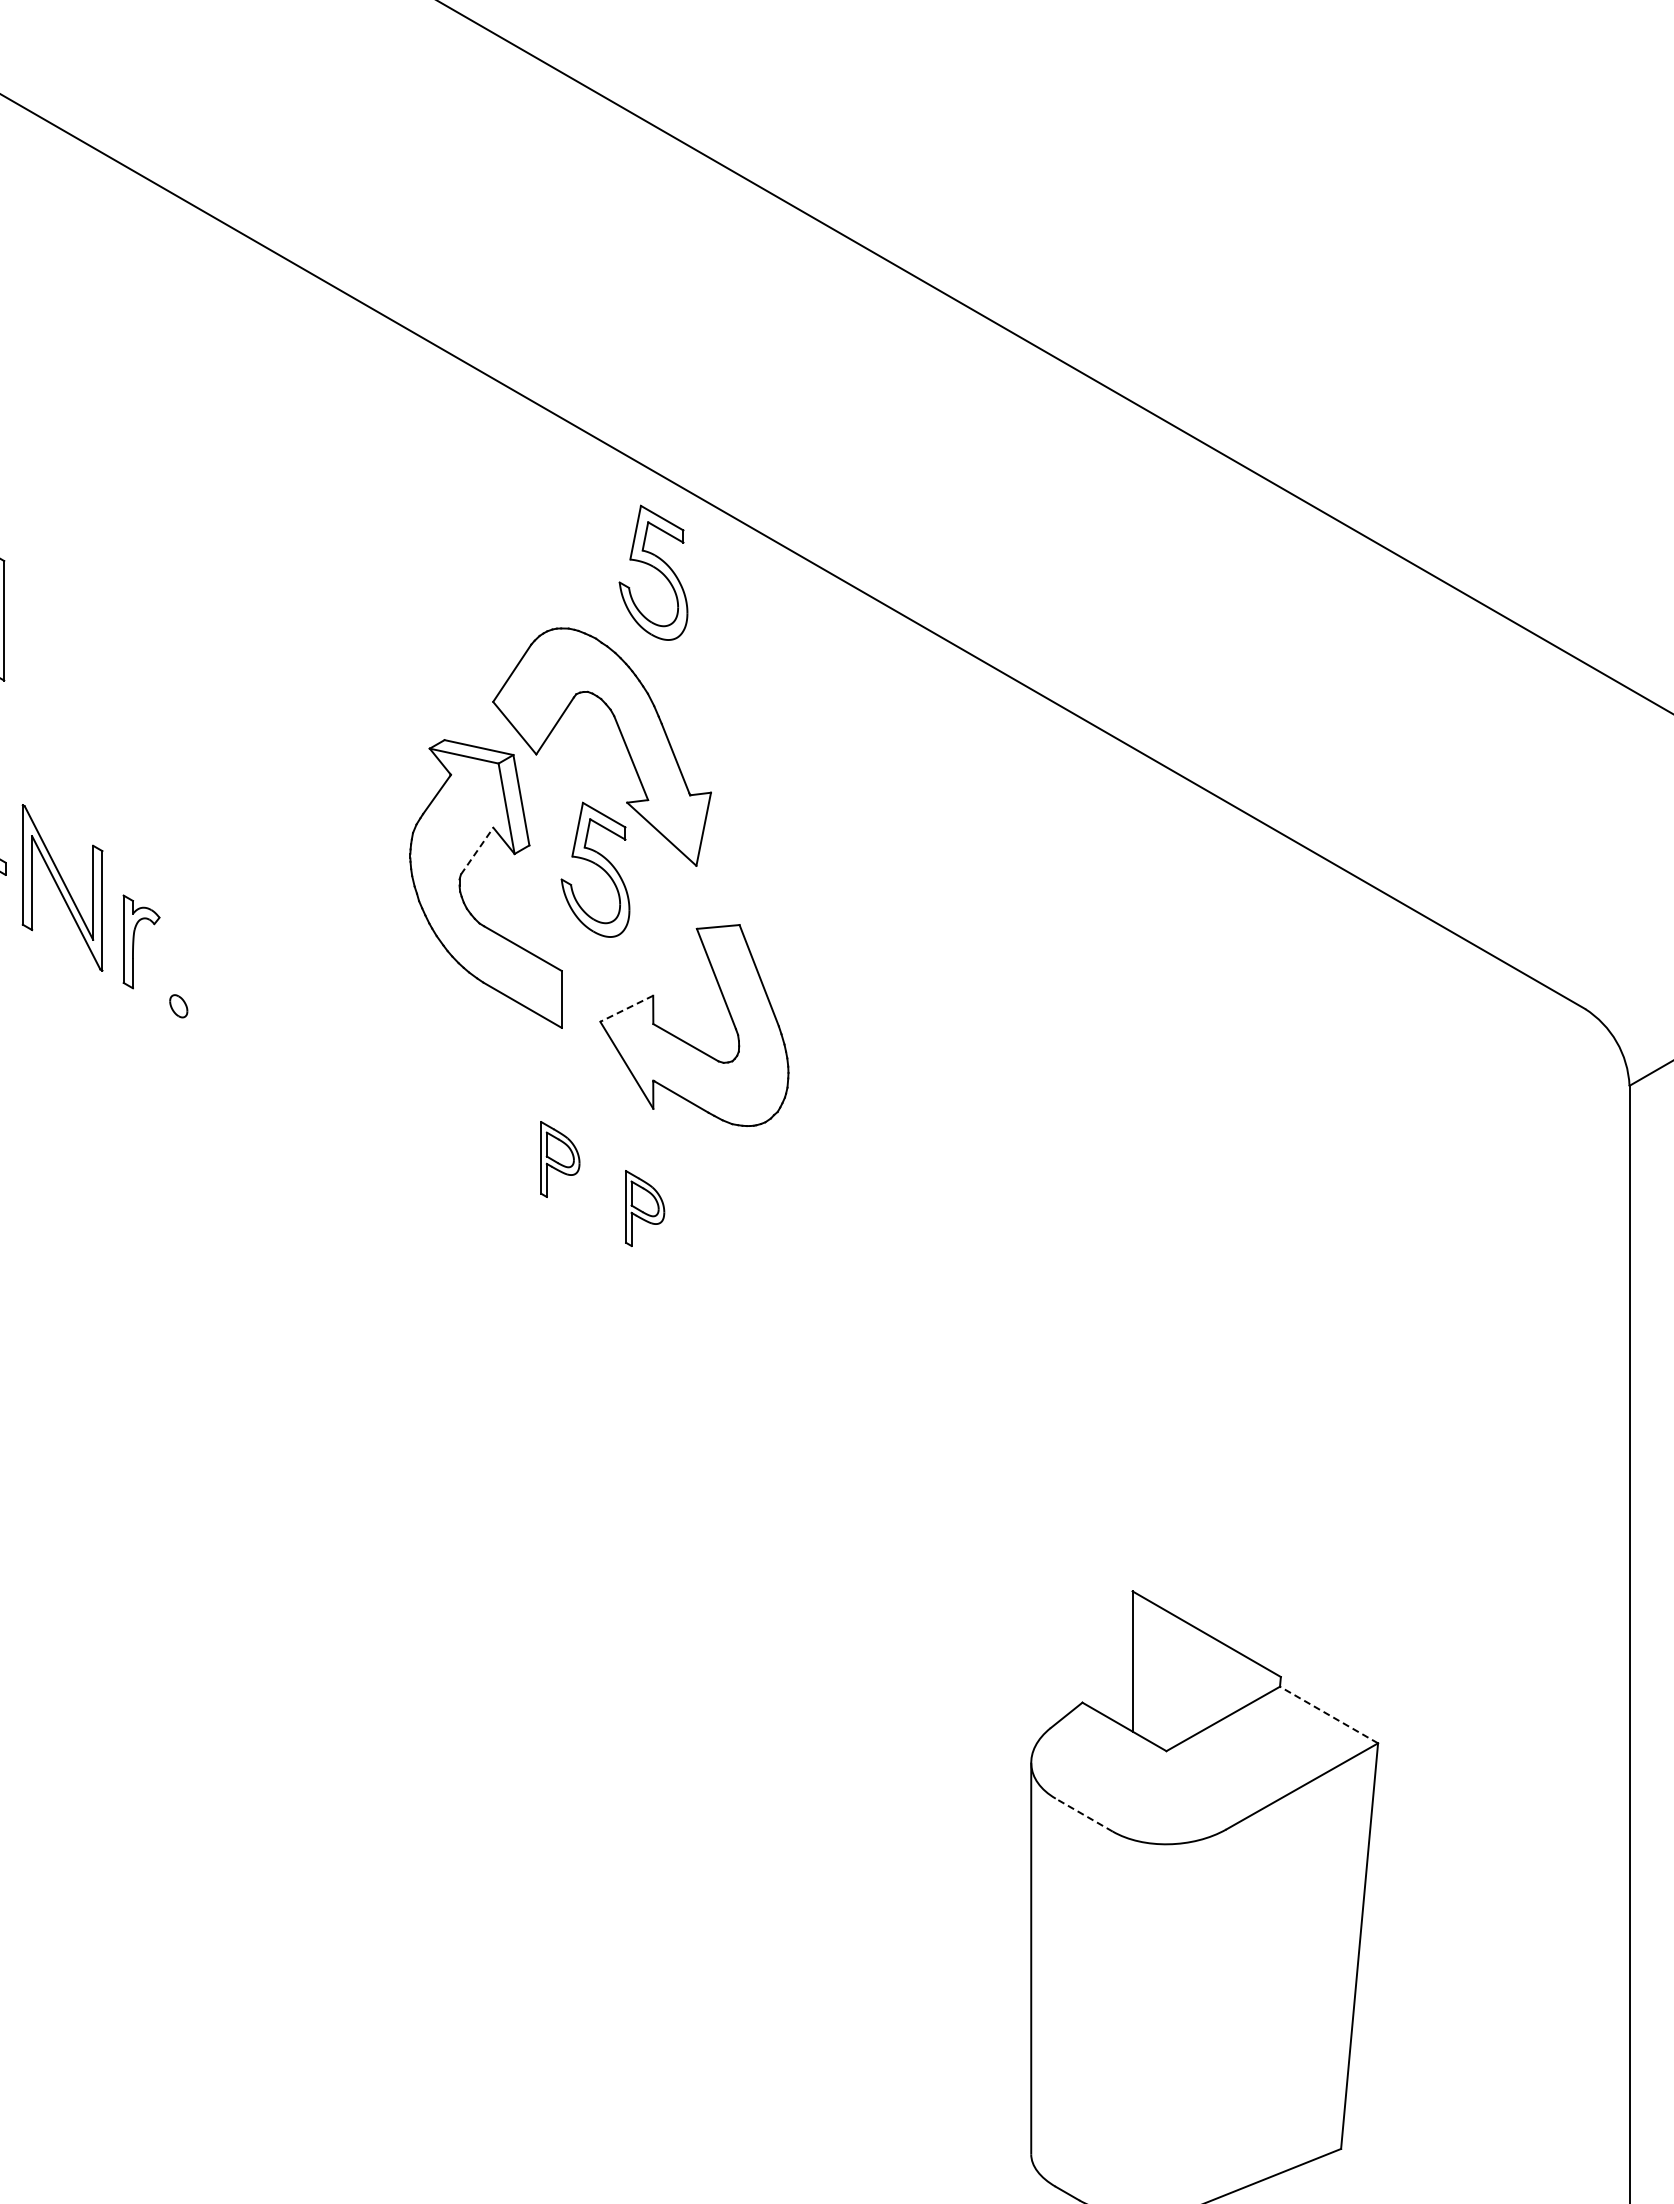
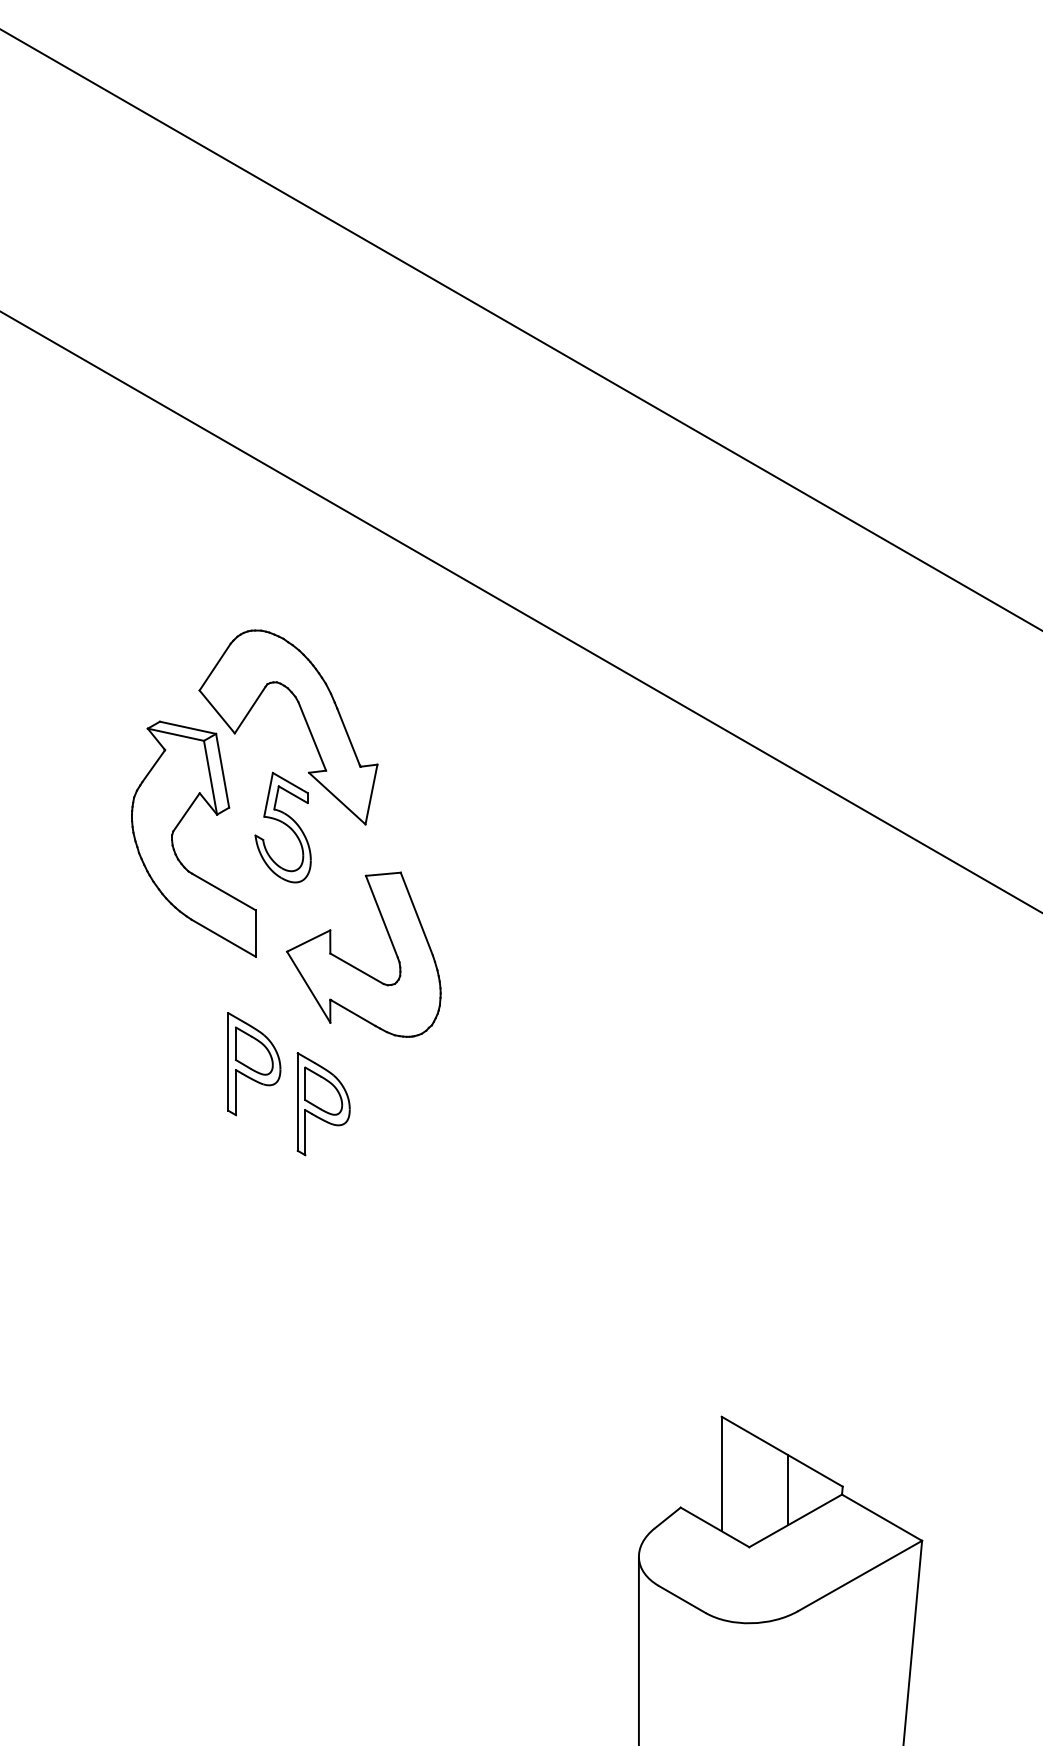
part: (653, 572) -> (330, 584), removed
line: (477, 850) -> (186, 811), dashed -> solid
line: (626, 1008) -> (308, 940), dashed -> solid
part: (560, 1159) -> (254, 1064), size x1.67
part: (644, 1208) -> (323, 1104), size x1.67
line: (1213, 1681) -> (787, 1490), added
line: (1329, 1715) -> (882, 1518), dashed -> solid
line: (1084, 1815) -> (682, 1599), dashed -> solid

